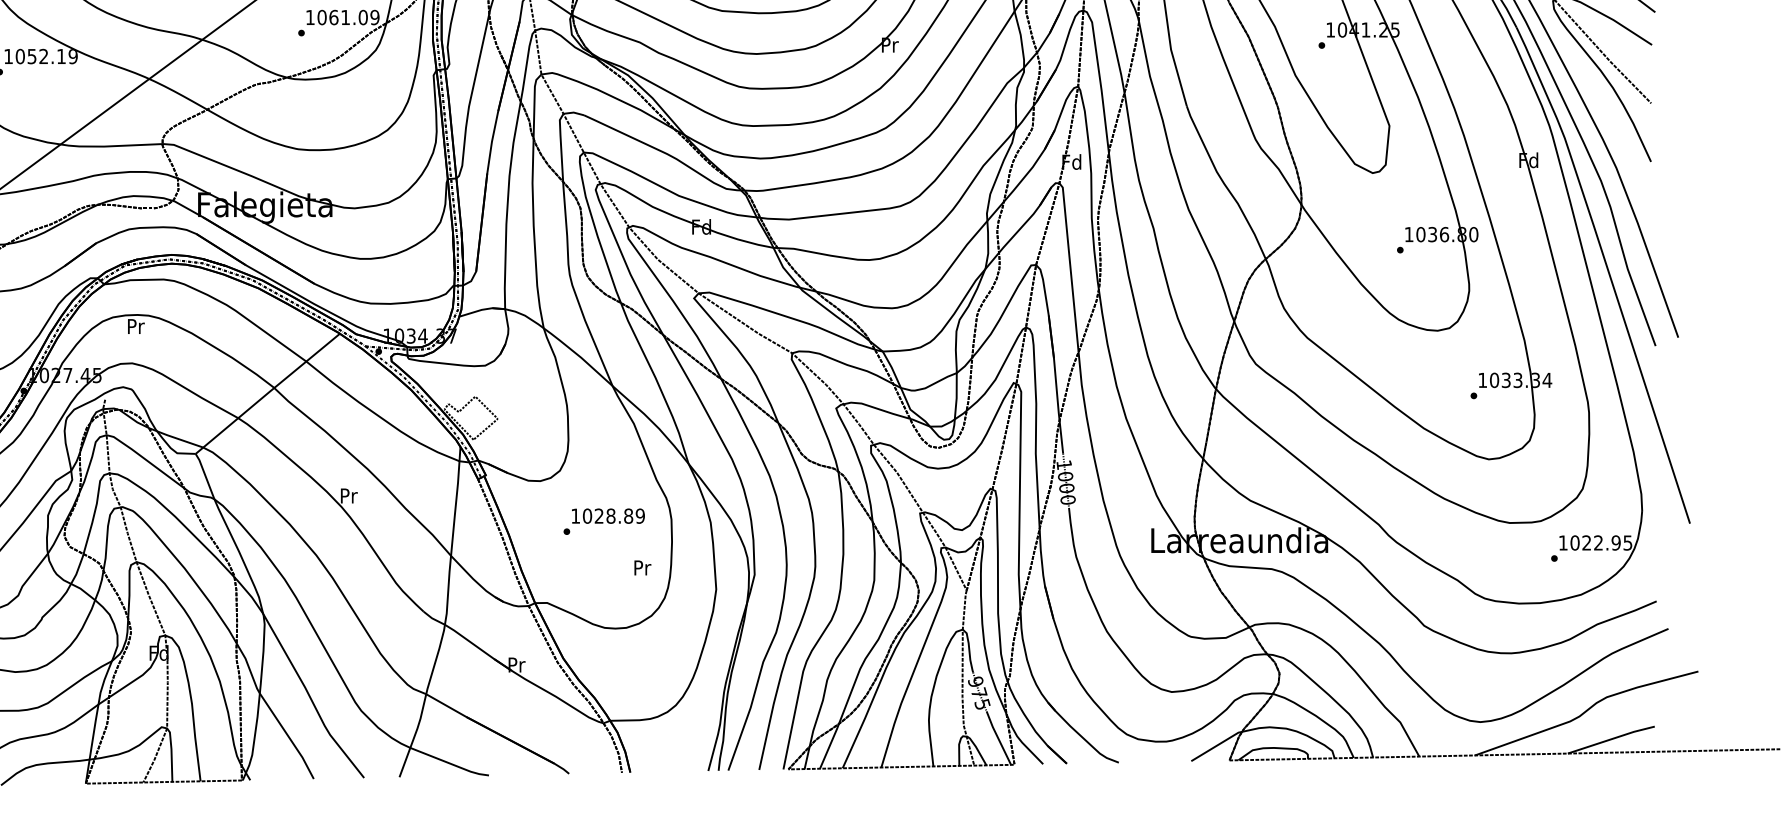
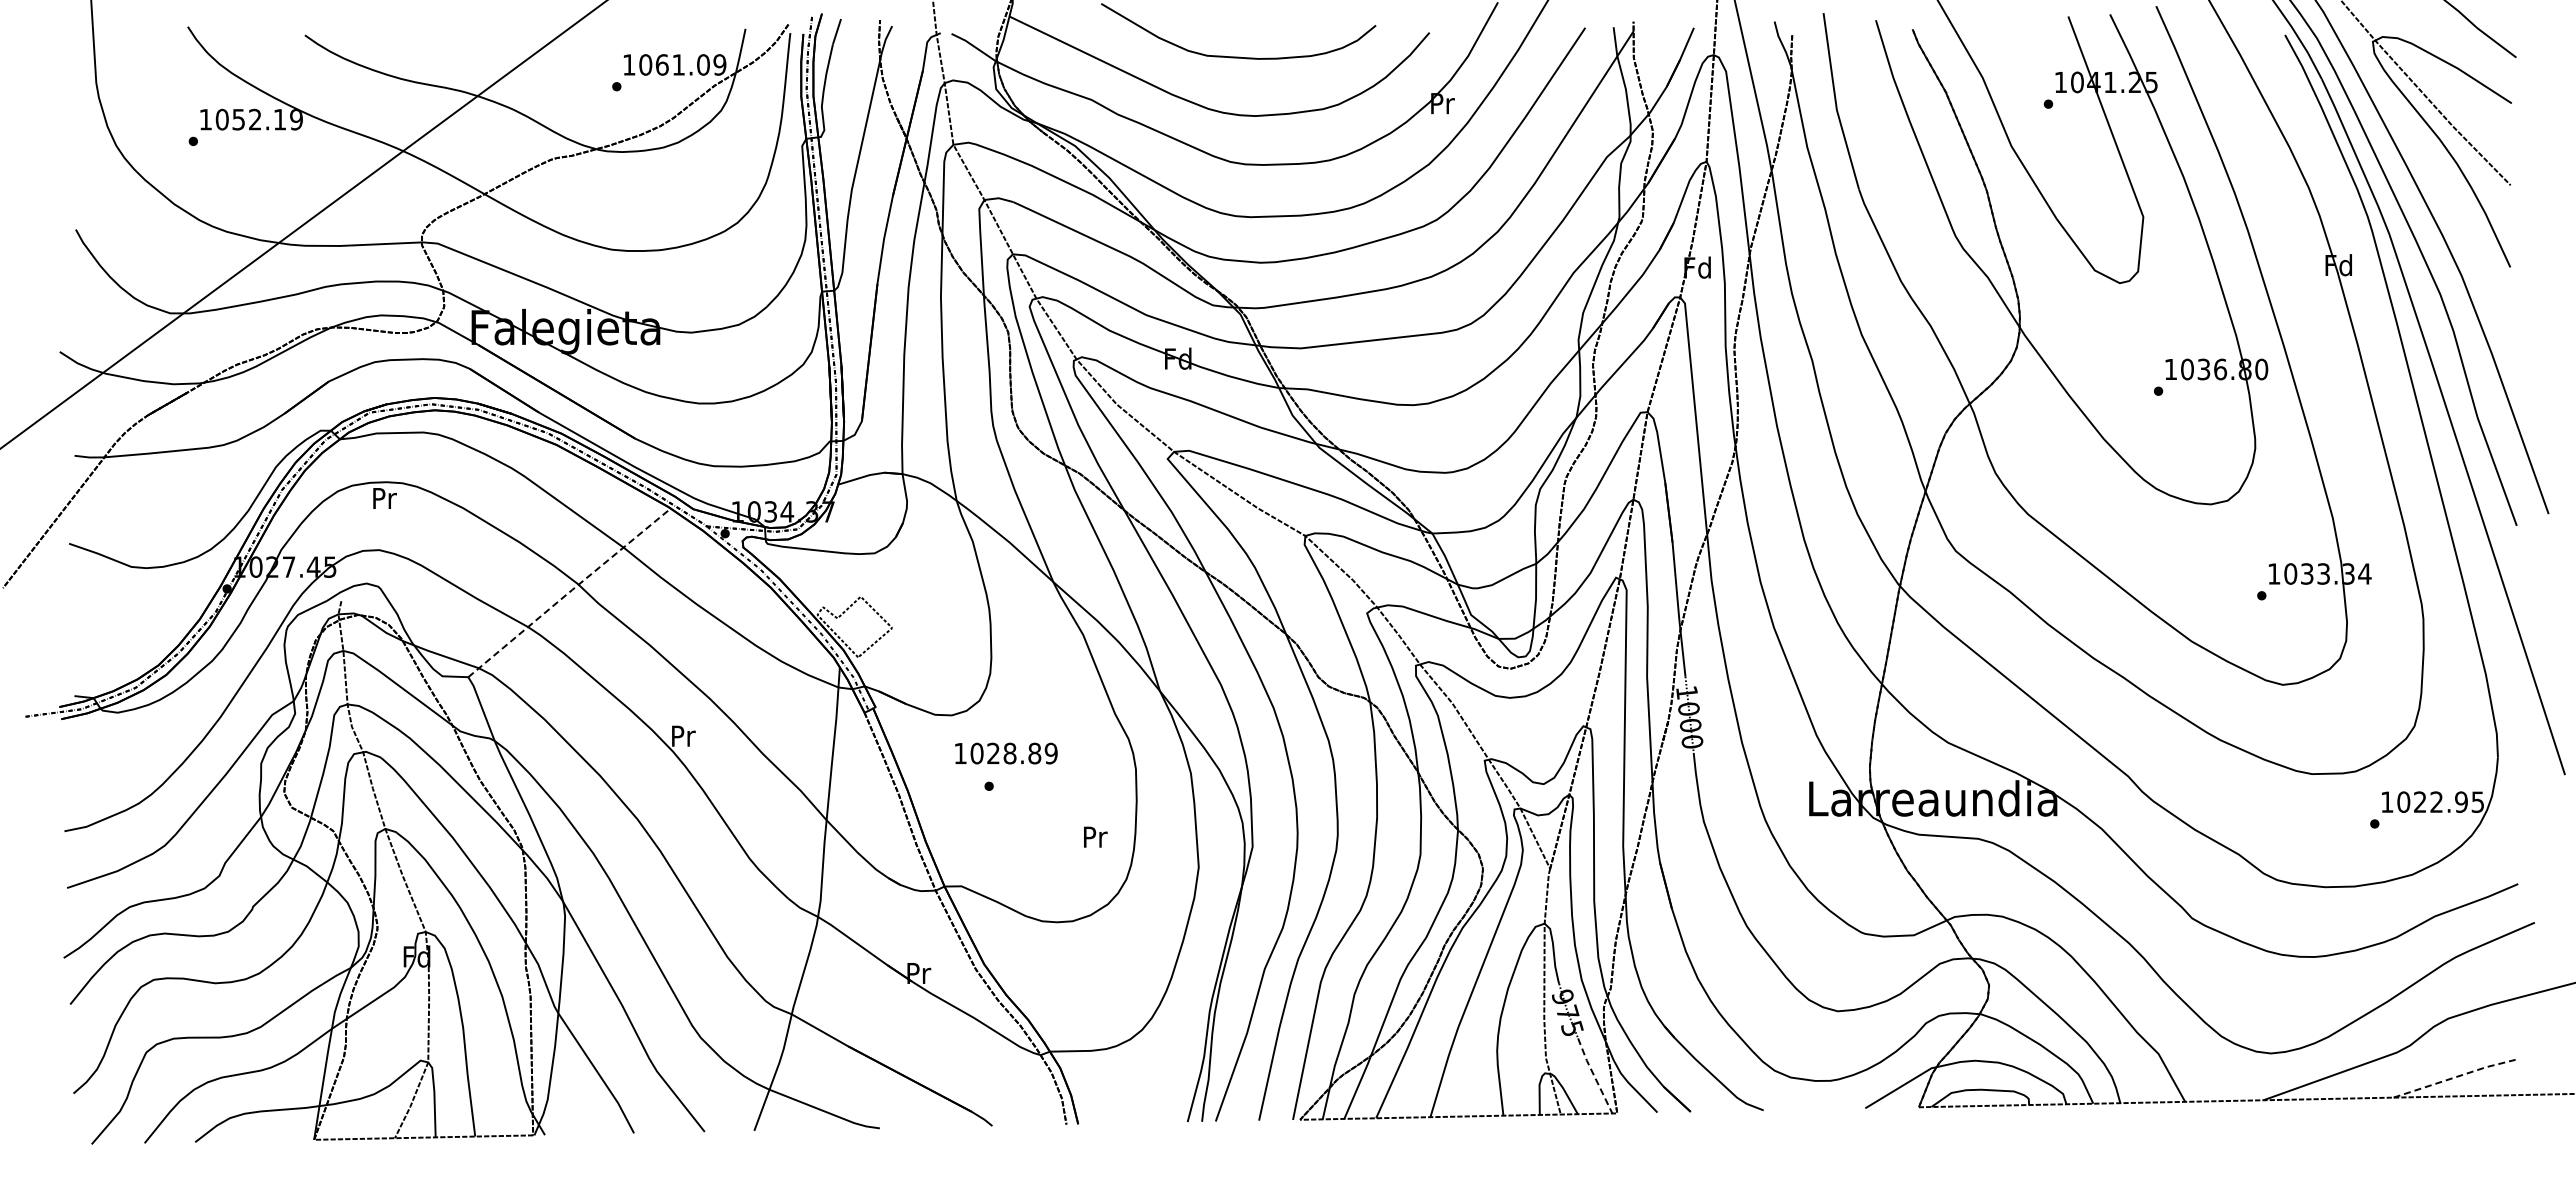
line: (268, 392) -> (570, 591), solid -> dashed
text: (608, 516) -> (1006, 753), moved
line: (998, 737) -> (1594, 1075), solid -> dashed
line: (1611, 739) -> (2455, 1077), solid -> dashed

